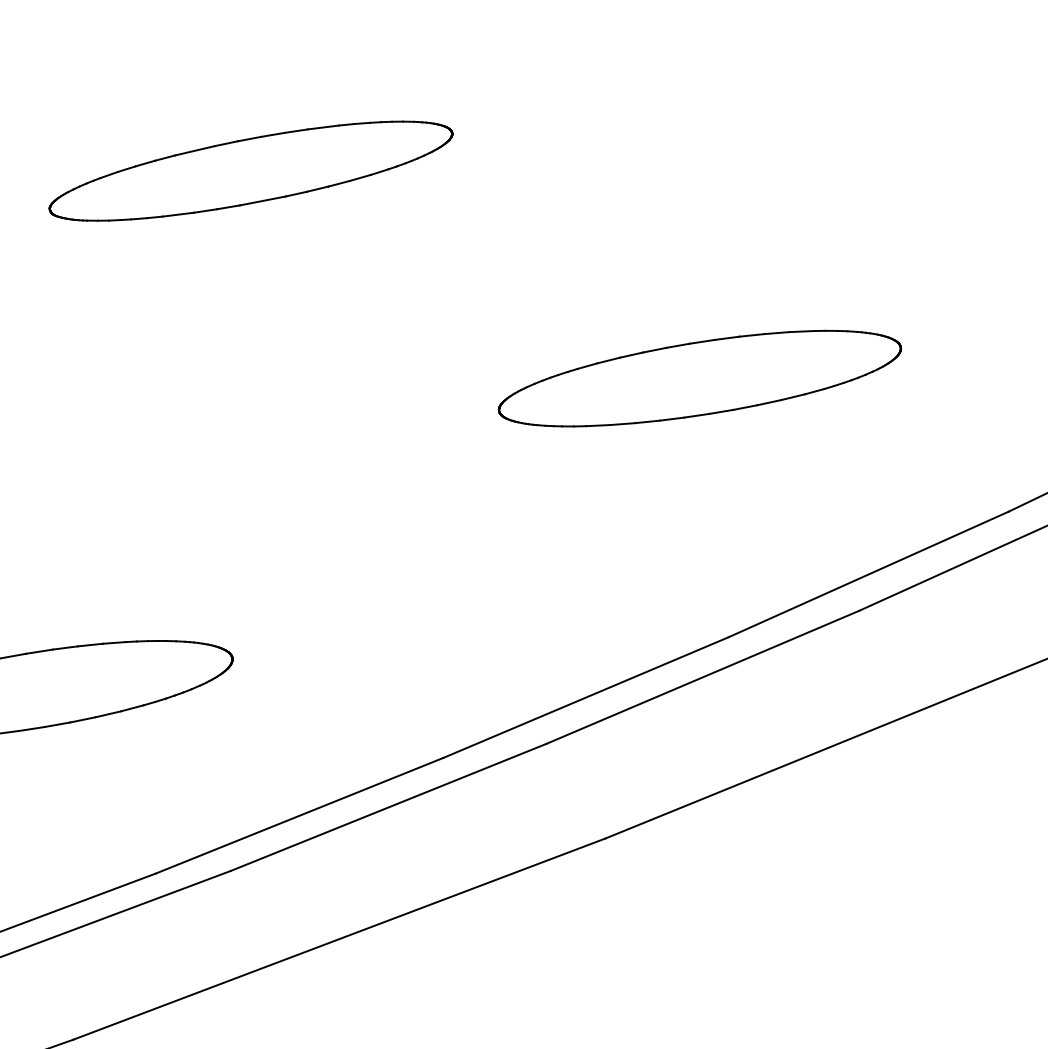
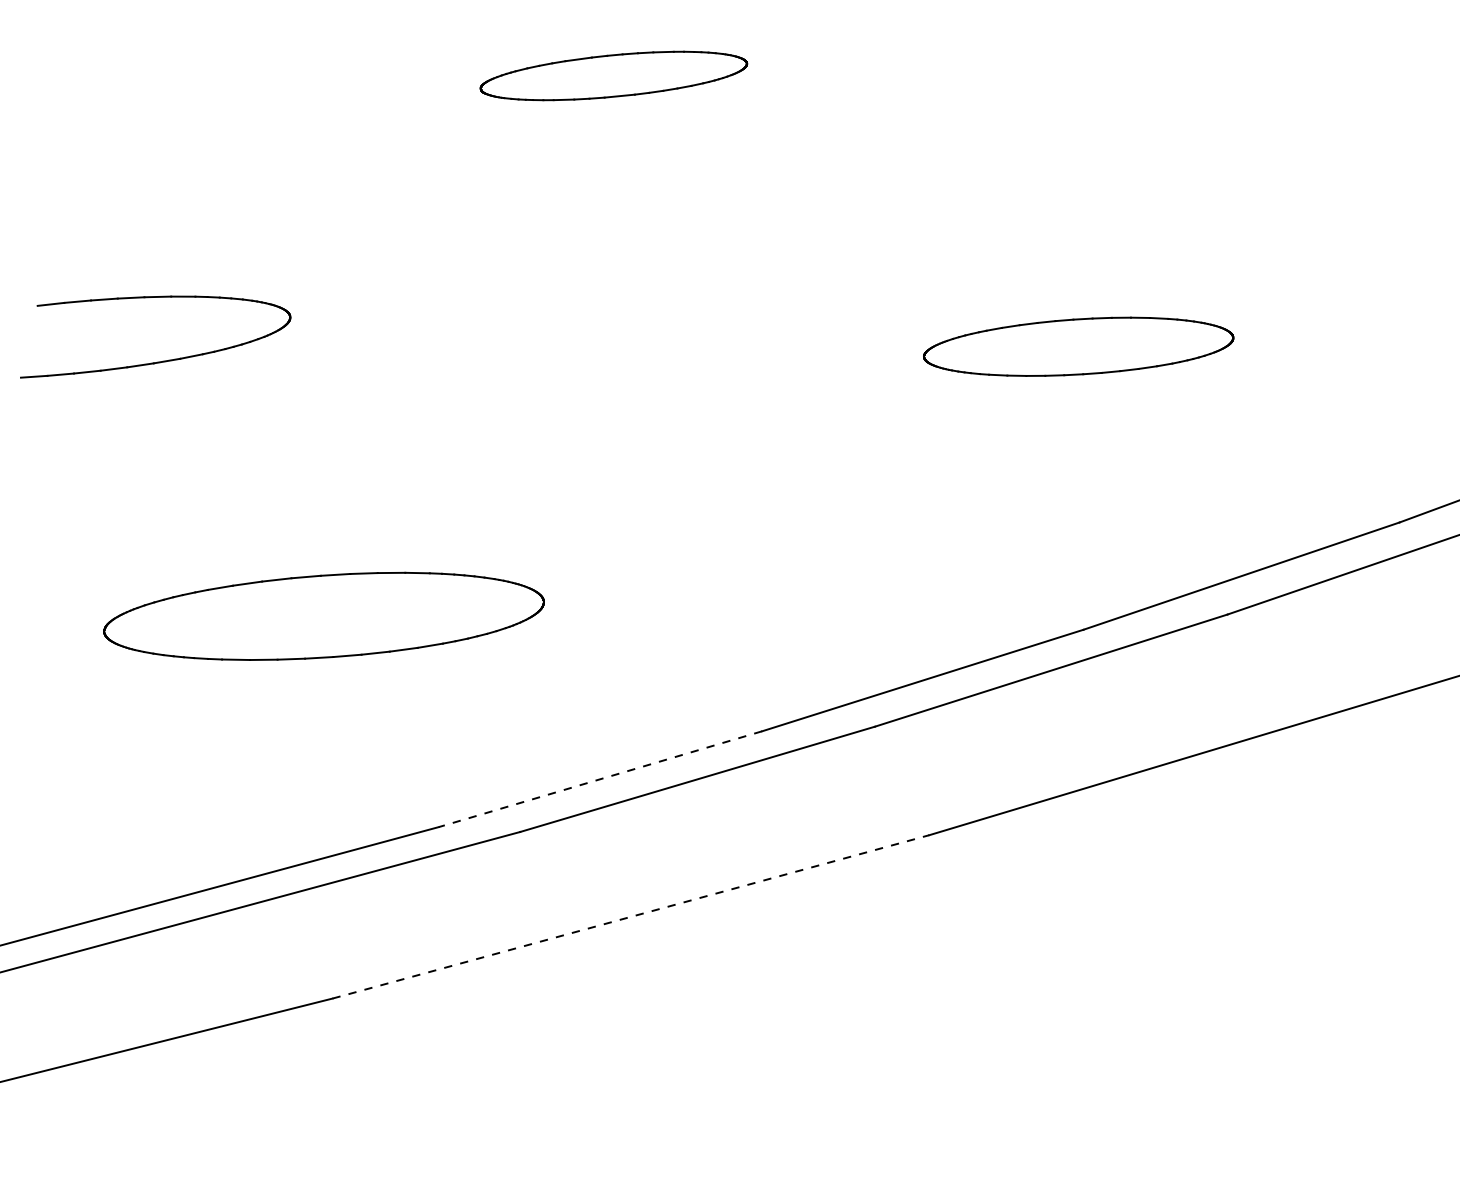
part: (250, 170) -> (613, 75), size x0.6
part: (699, 378) -> (1078, 346), size x0.7
line: (299, 816) -> (600, 779), solid -> dashed
line: (339, 938) -> (631, 916), solid -> dashed

